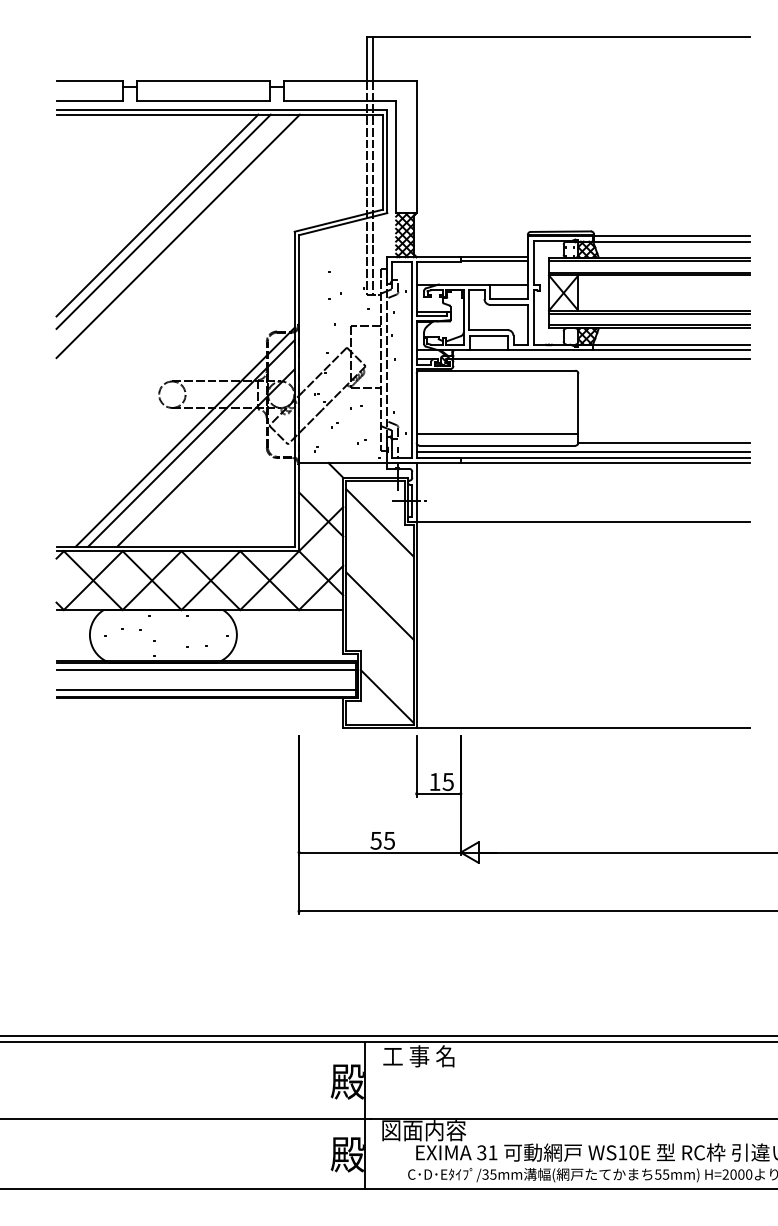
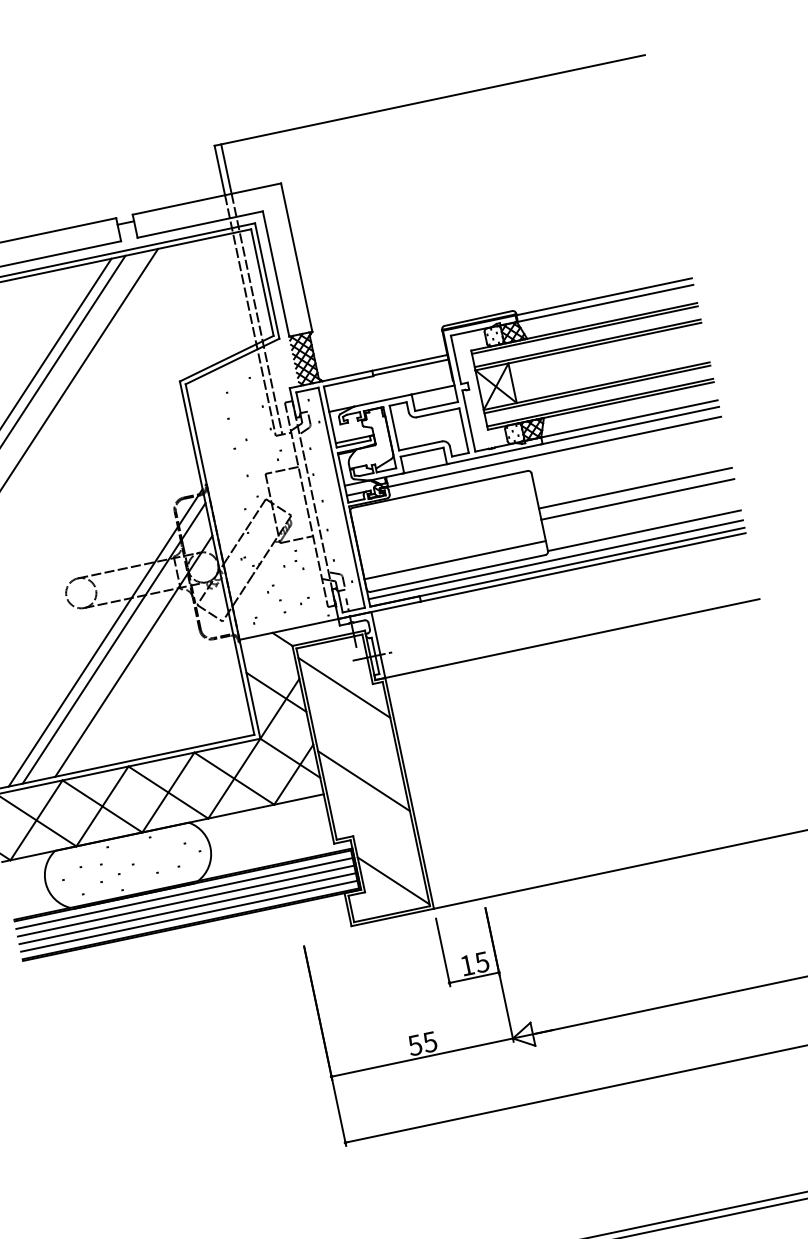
line: (664, 404) -> (635, 487), added
line: (664, 414) -> (637, 499), added
line: (206, 676) -> (186, 901), added
line: (206, 683) -> (187, 909), added

